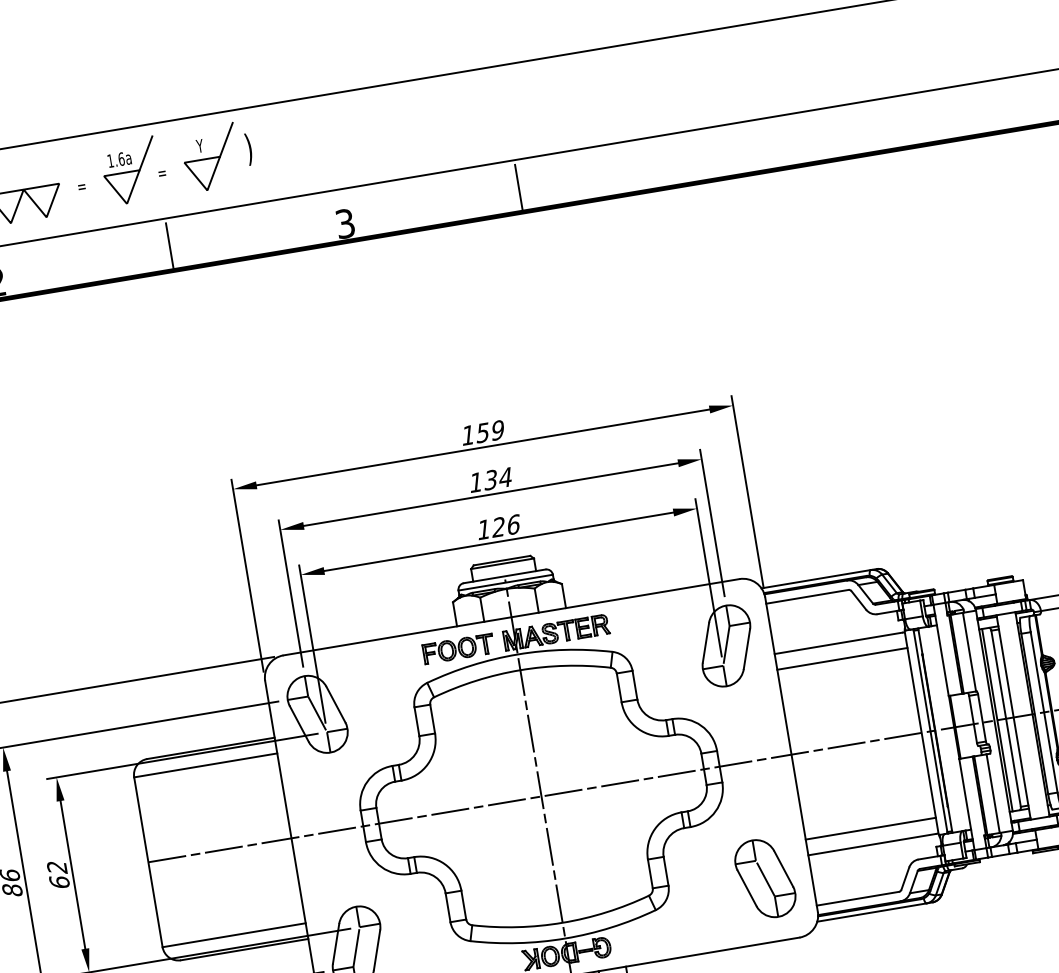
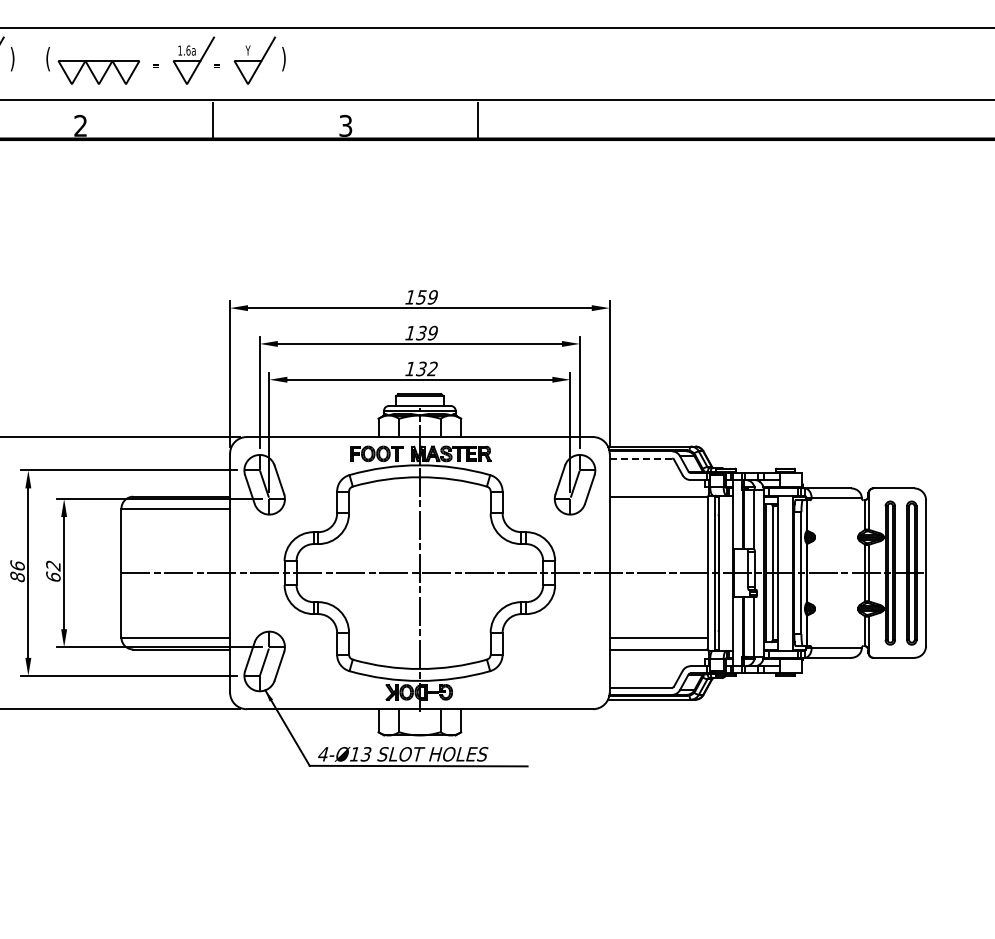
text: (505, 476) -> (432, 332), 134 -> 139
text: (505, 525) -> (426, 368), 126 -> 132
line: (808, 596) -> (641, 458), solid -> dashed
line: (841, 658) -> (658, 508), removed
part: (764, 878) -> (574, 661), removed

